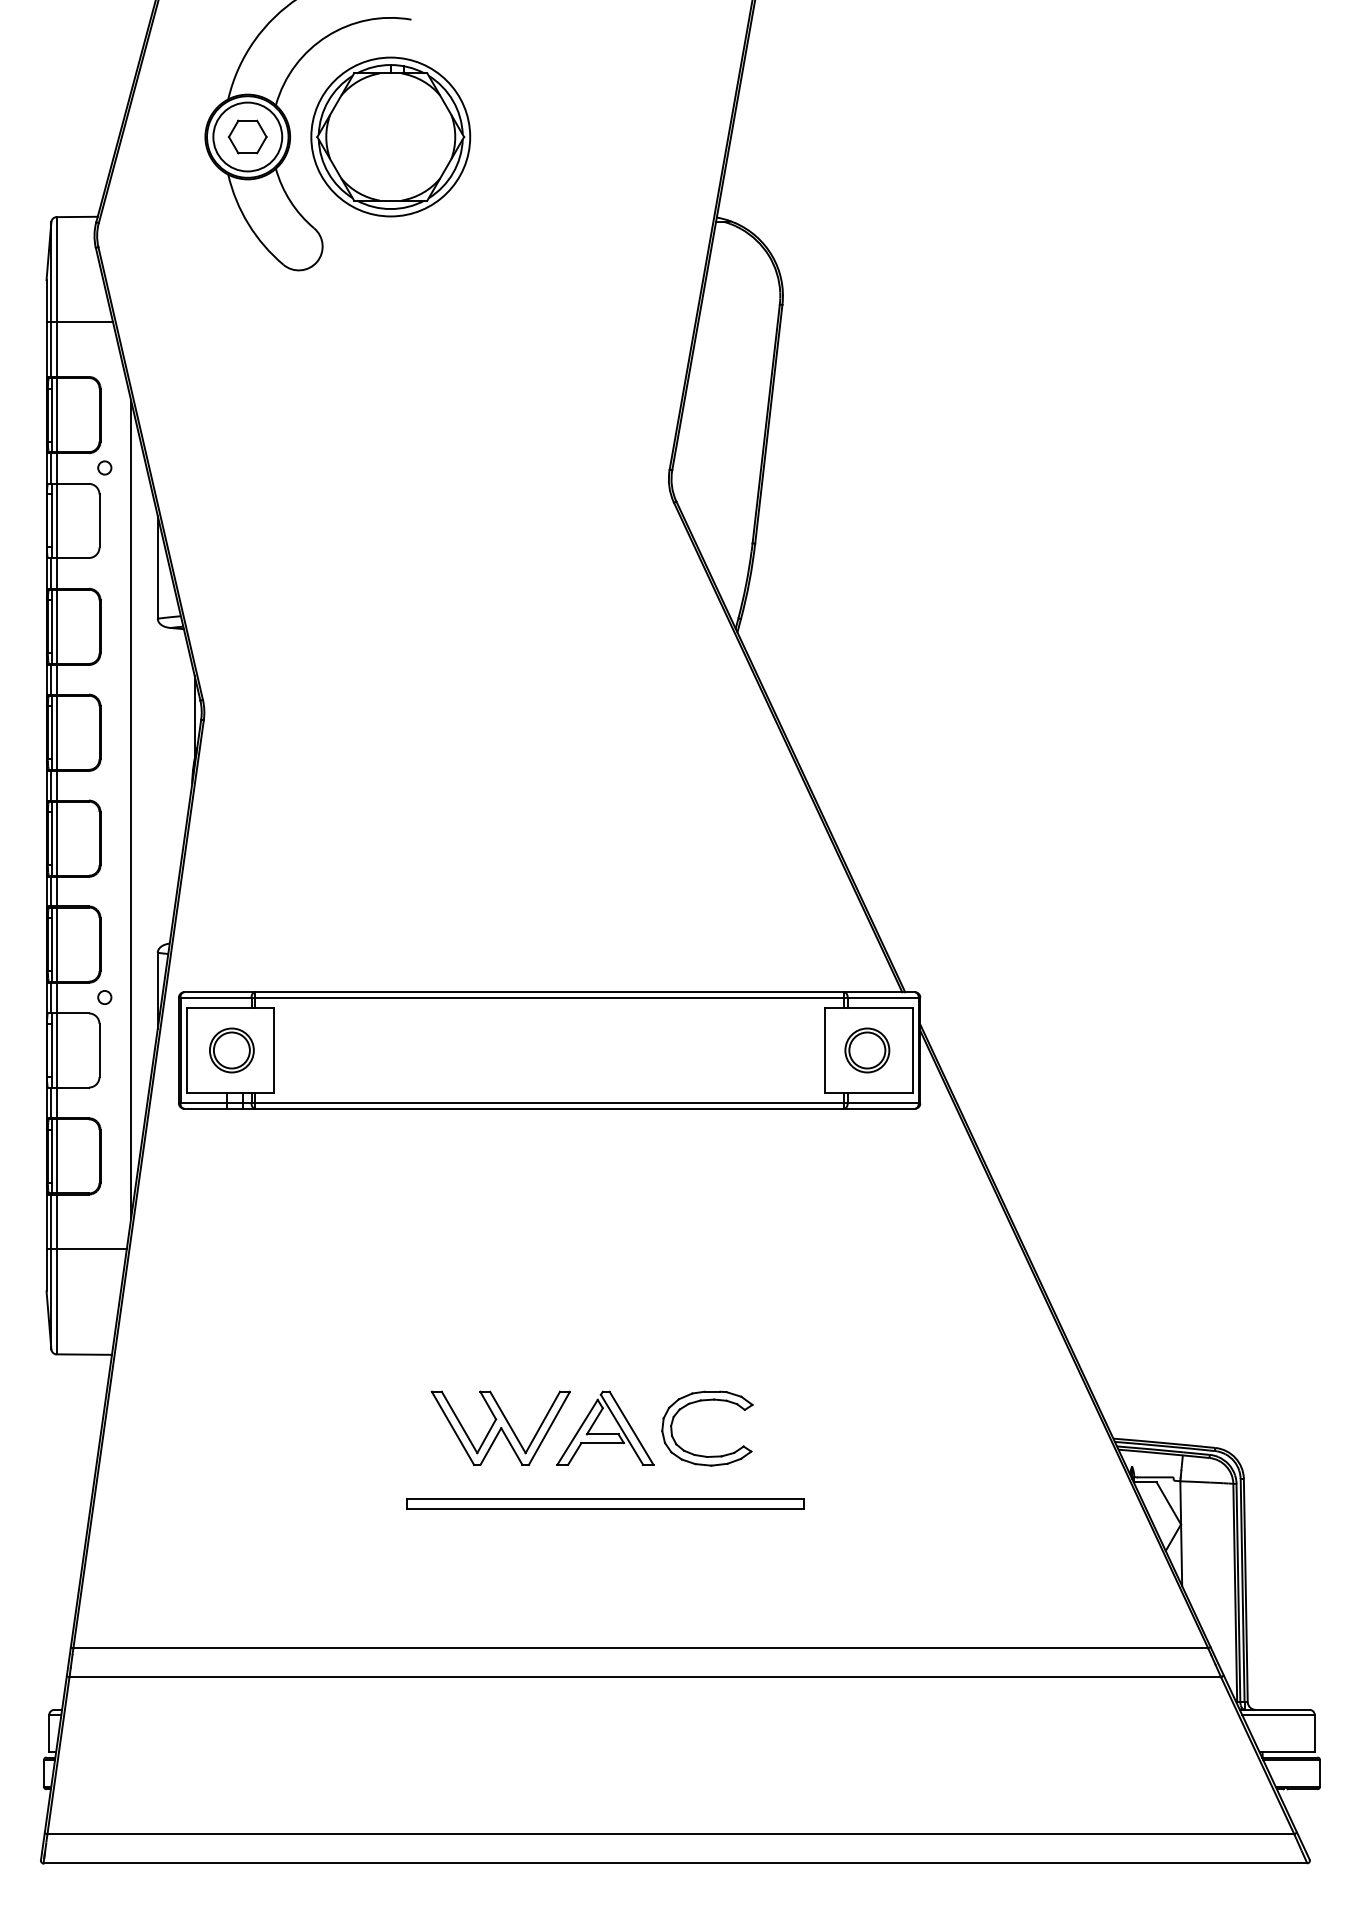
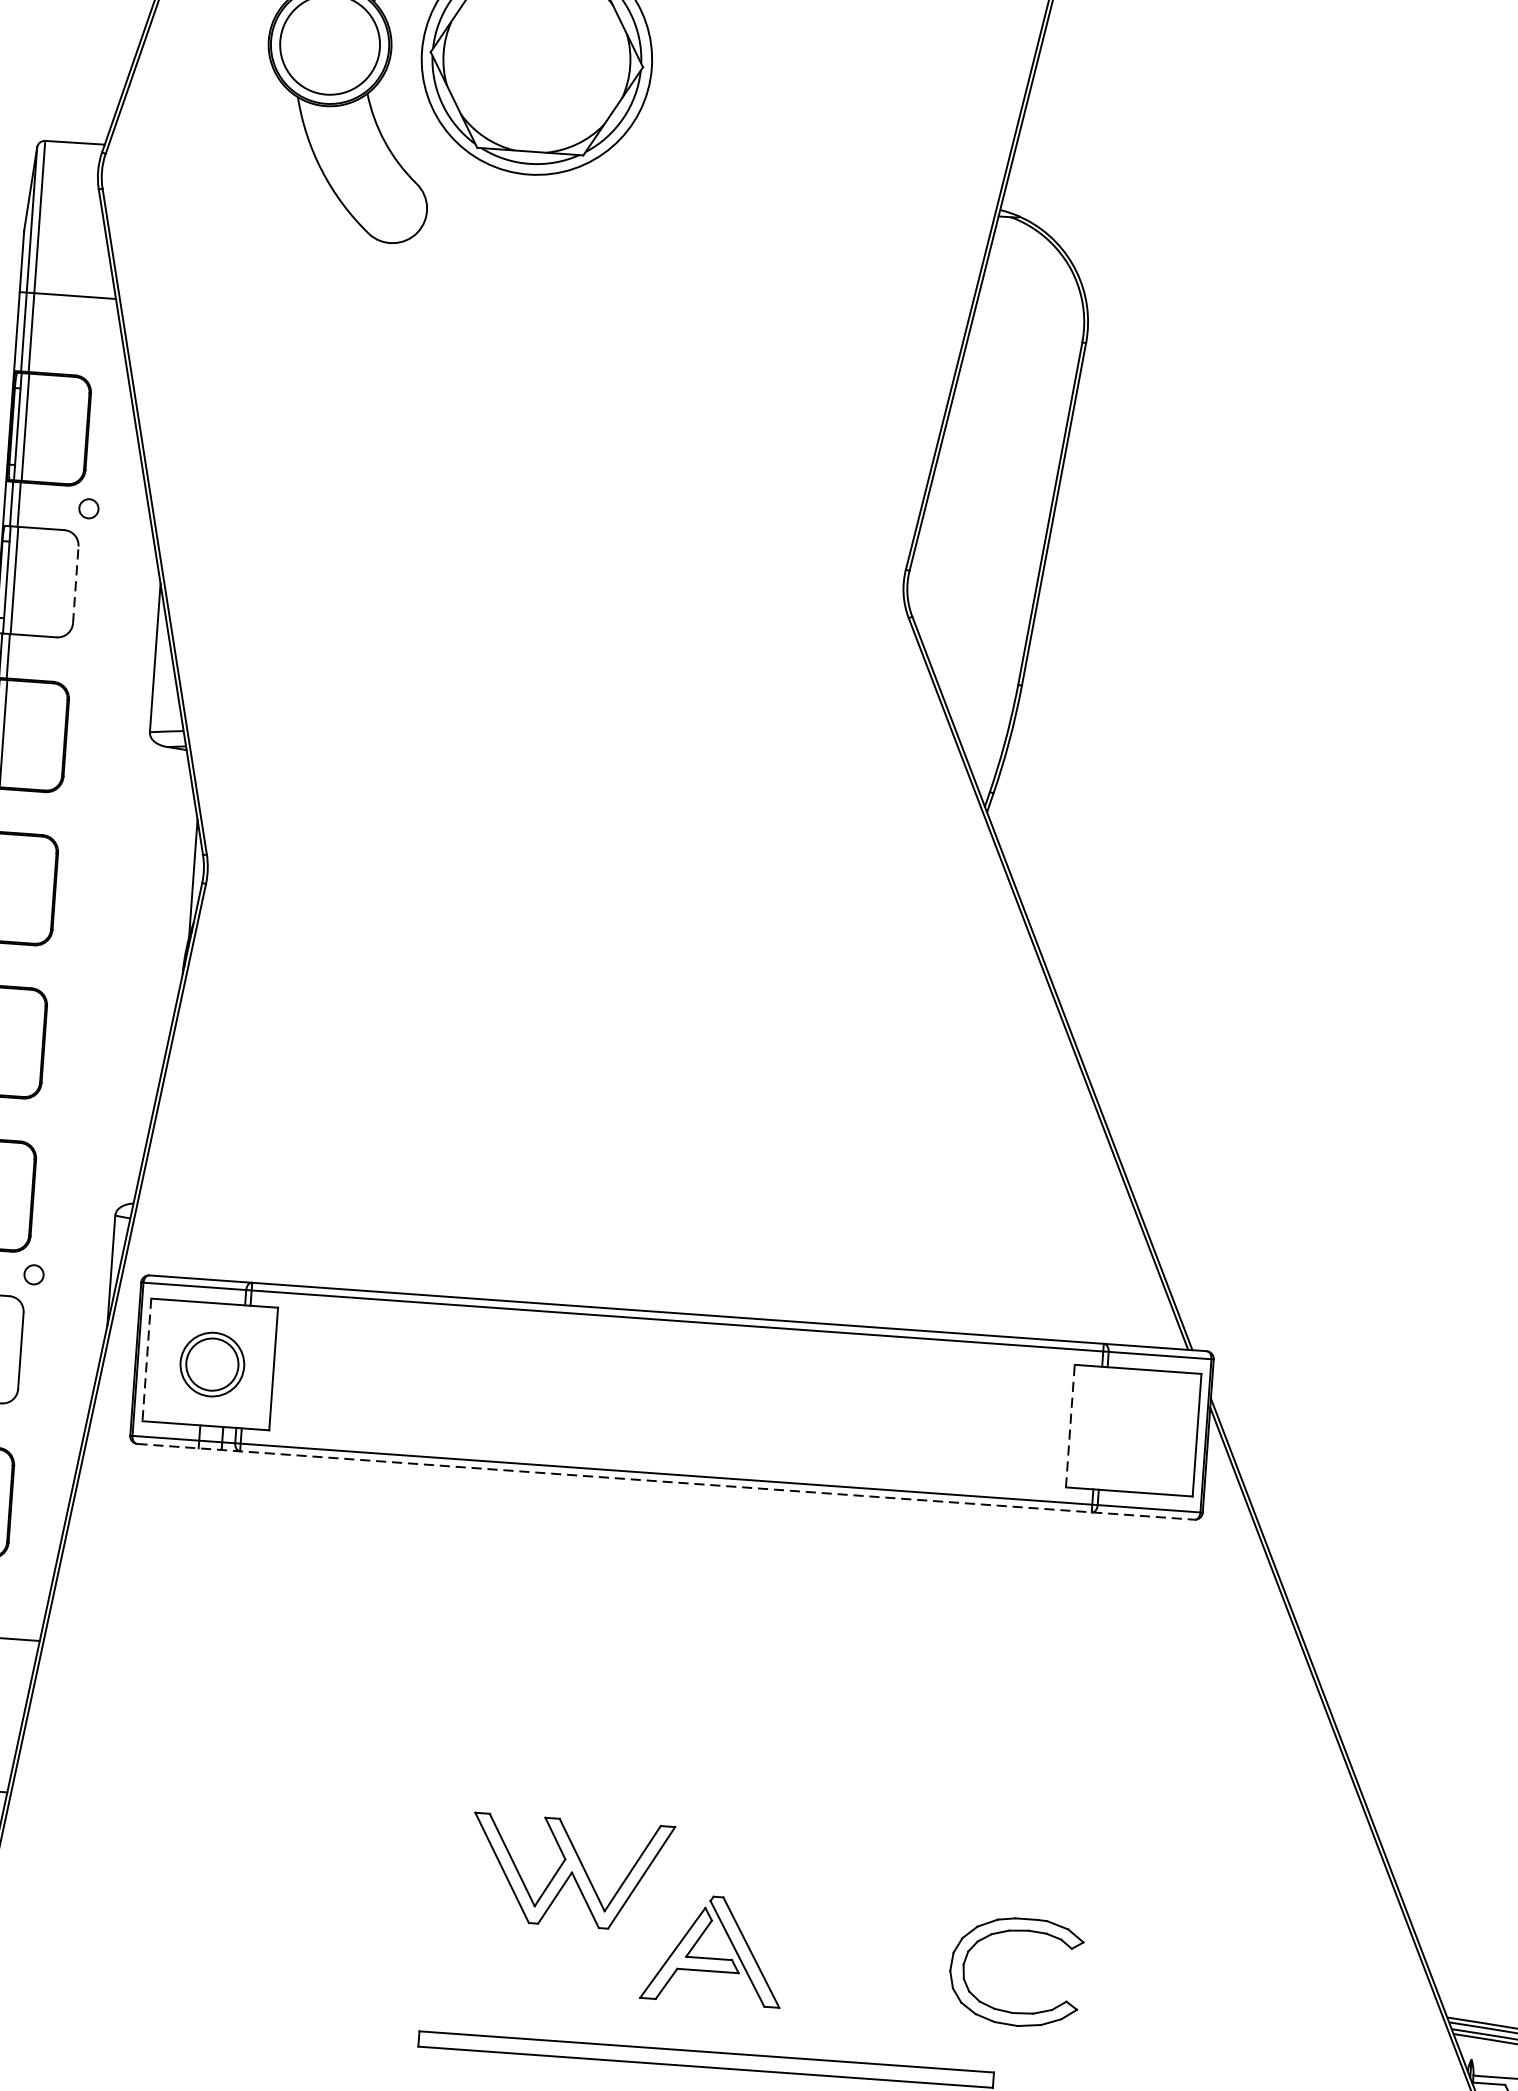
part: (247, 136) -> (329, 44), removed
line: (99, 520) -> (75, 584), solid -> dashed
line: (131, 809) -> (92, 1005), removed
line: (825, 1050) -> (1071, 1426), solid -> dashed
part: (867, 1050) -> (1131, 1430), removed
line: (186, 1051) -> (146, 1361), solid -> dashed
line: (550, 1108) -> (667, 1481), solid -> dashed
part: (705, 1401) -> (1015, 1932), moved
part: (500, 1427) -> (570, 1871), moved

